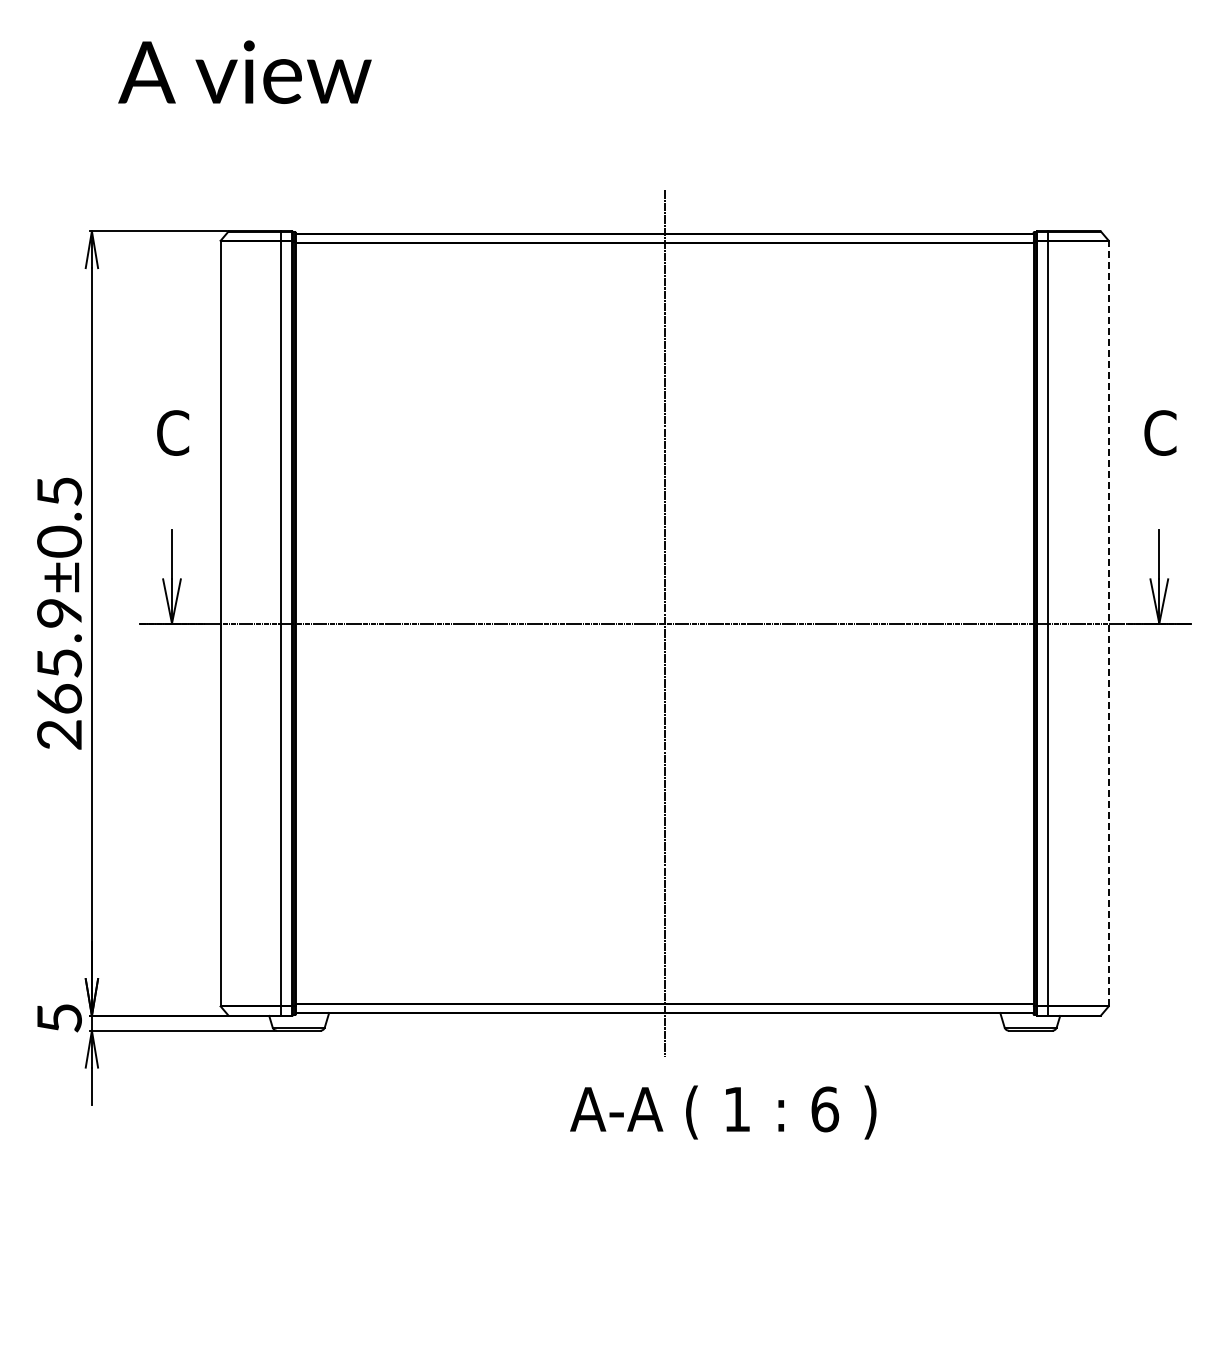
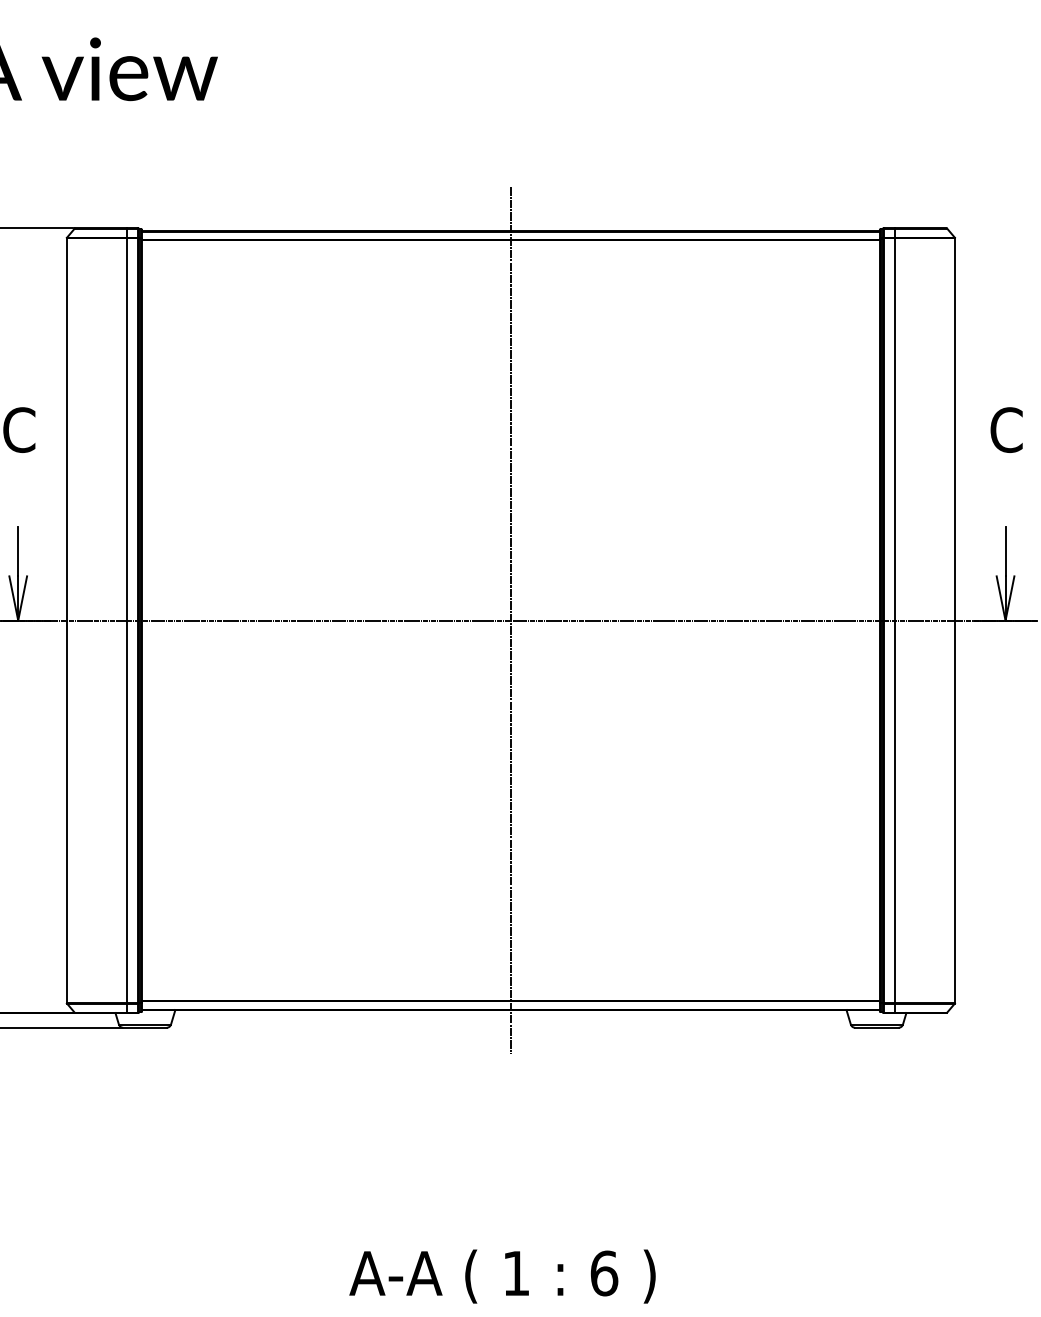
line: (1108, 623) -> (954, 620), dashed -> solid
text: (723, 1112) -> (502, 1276), moved

